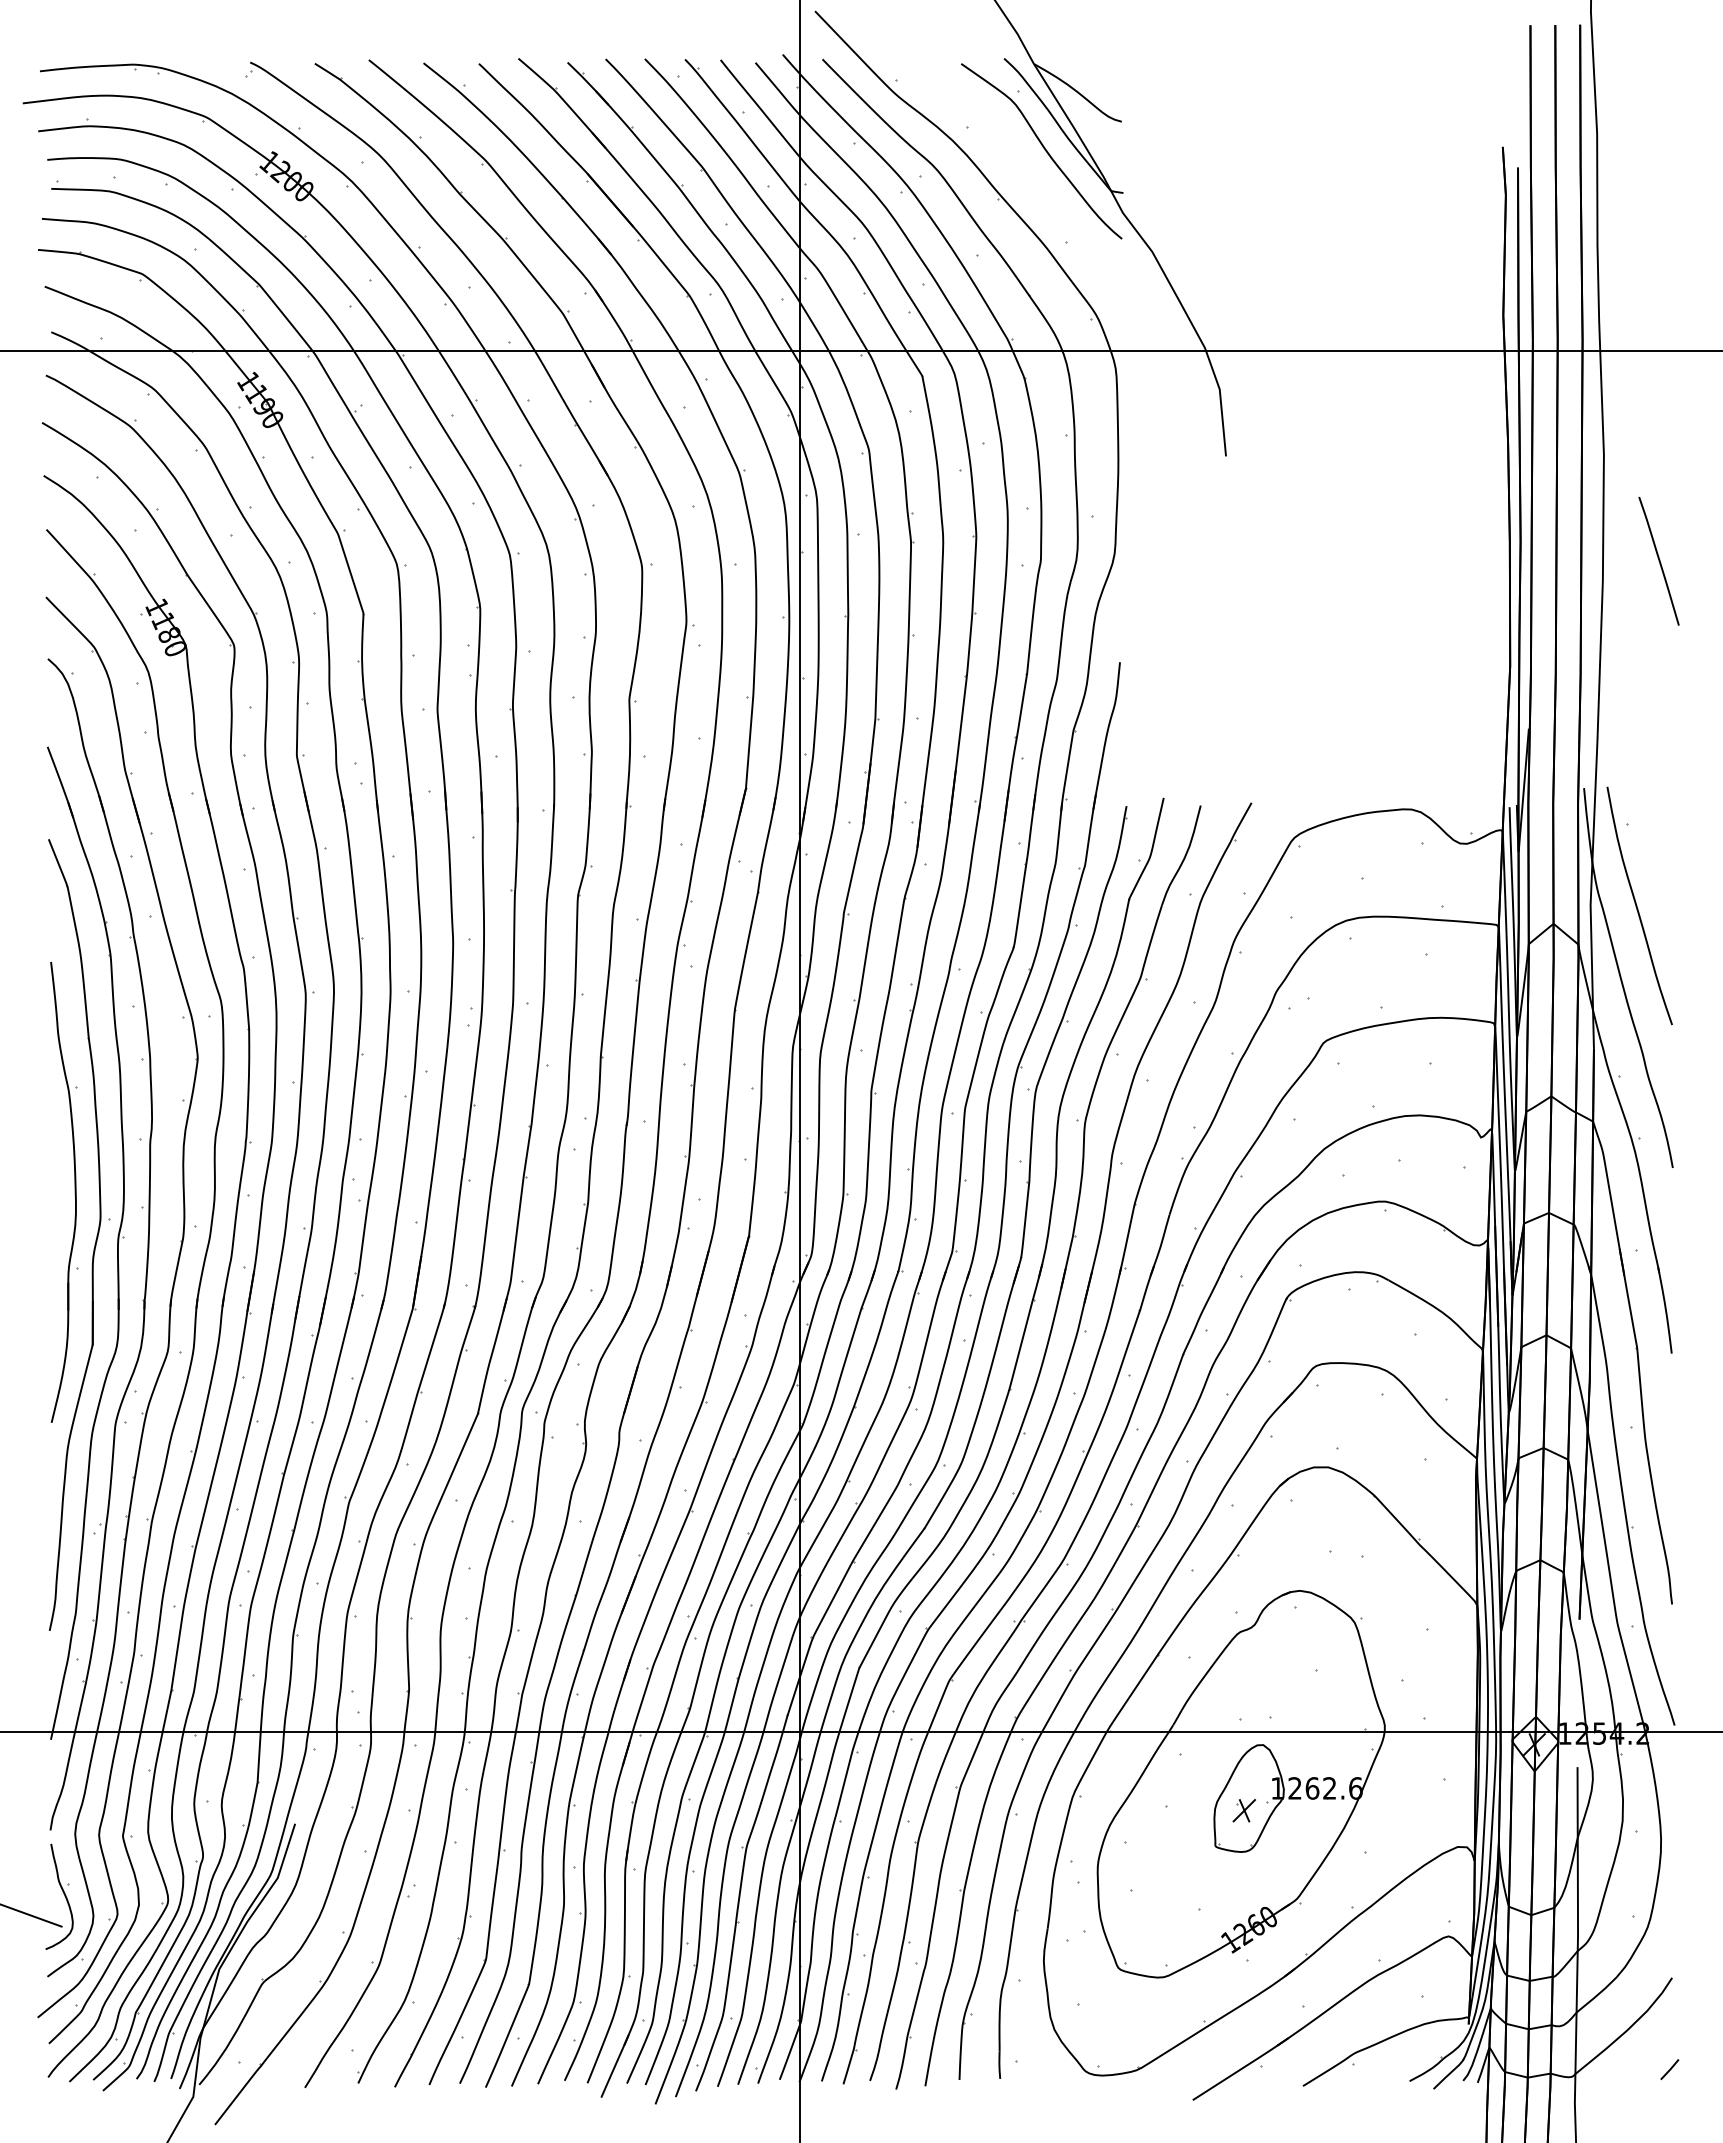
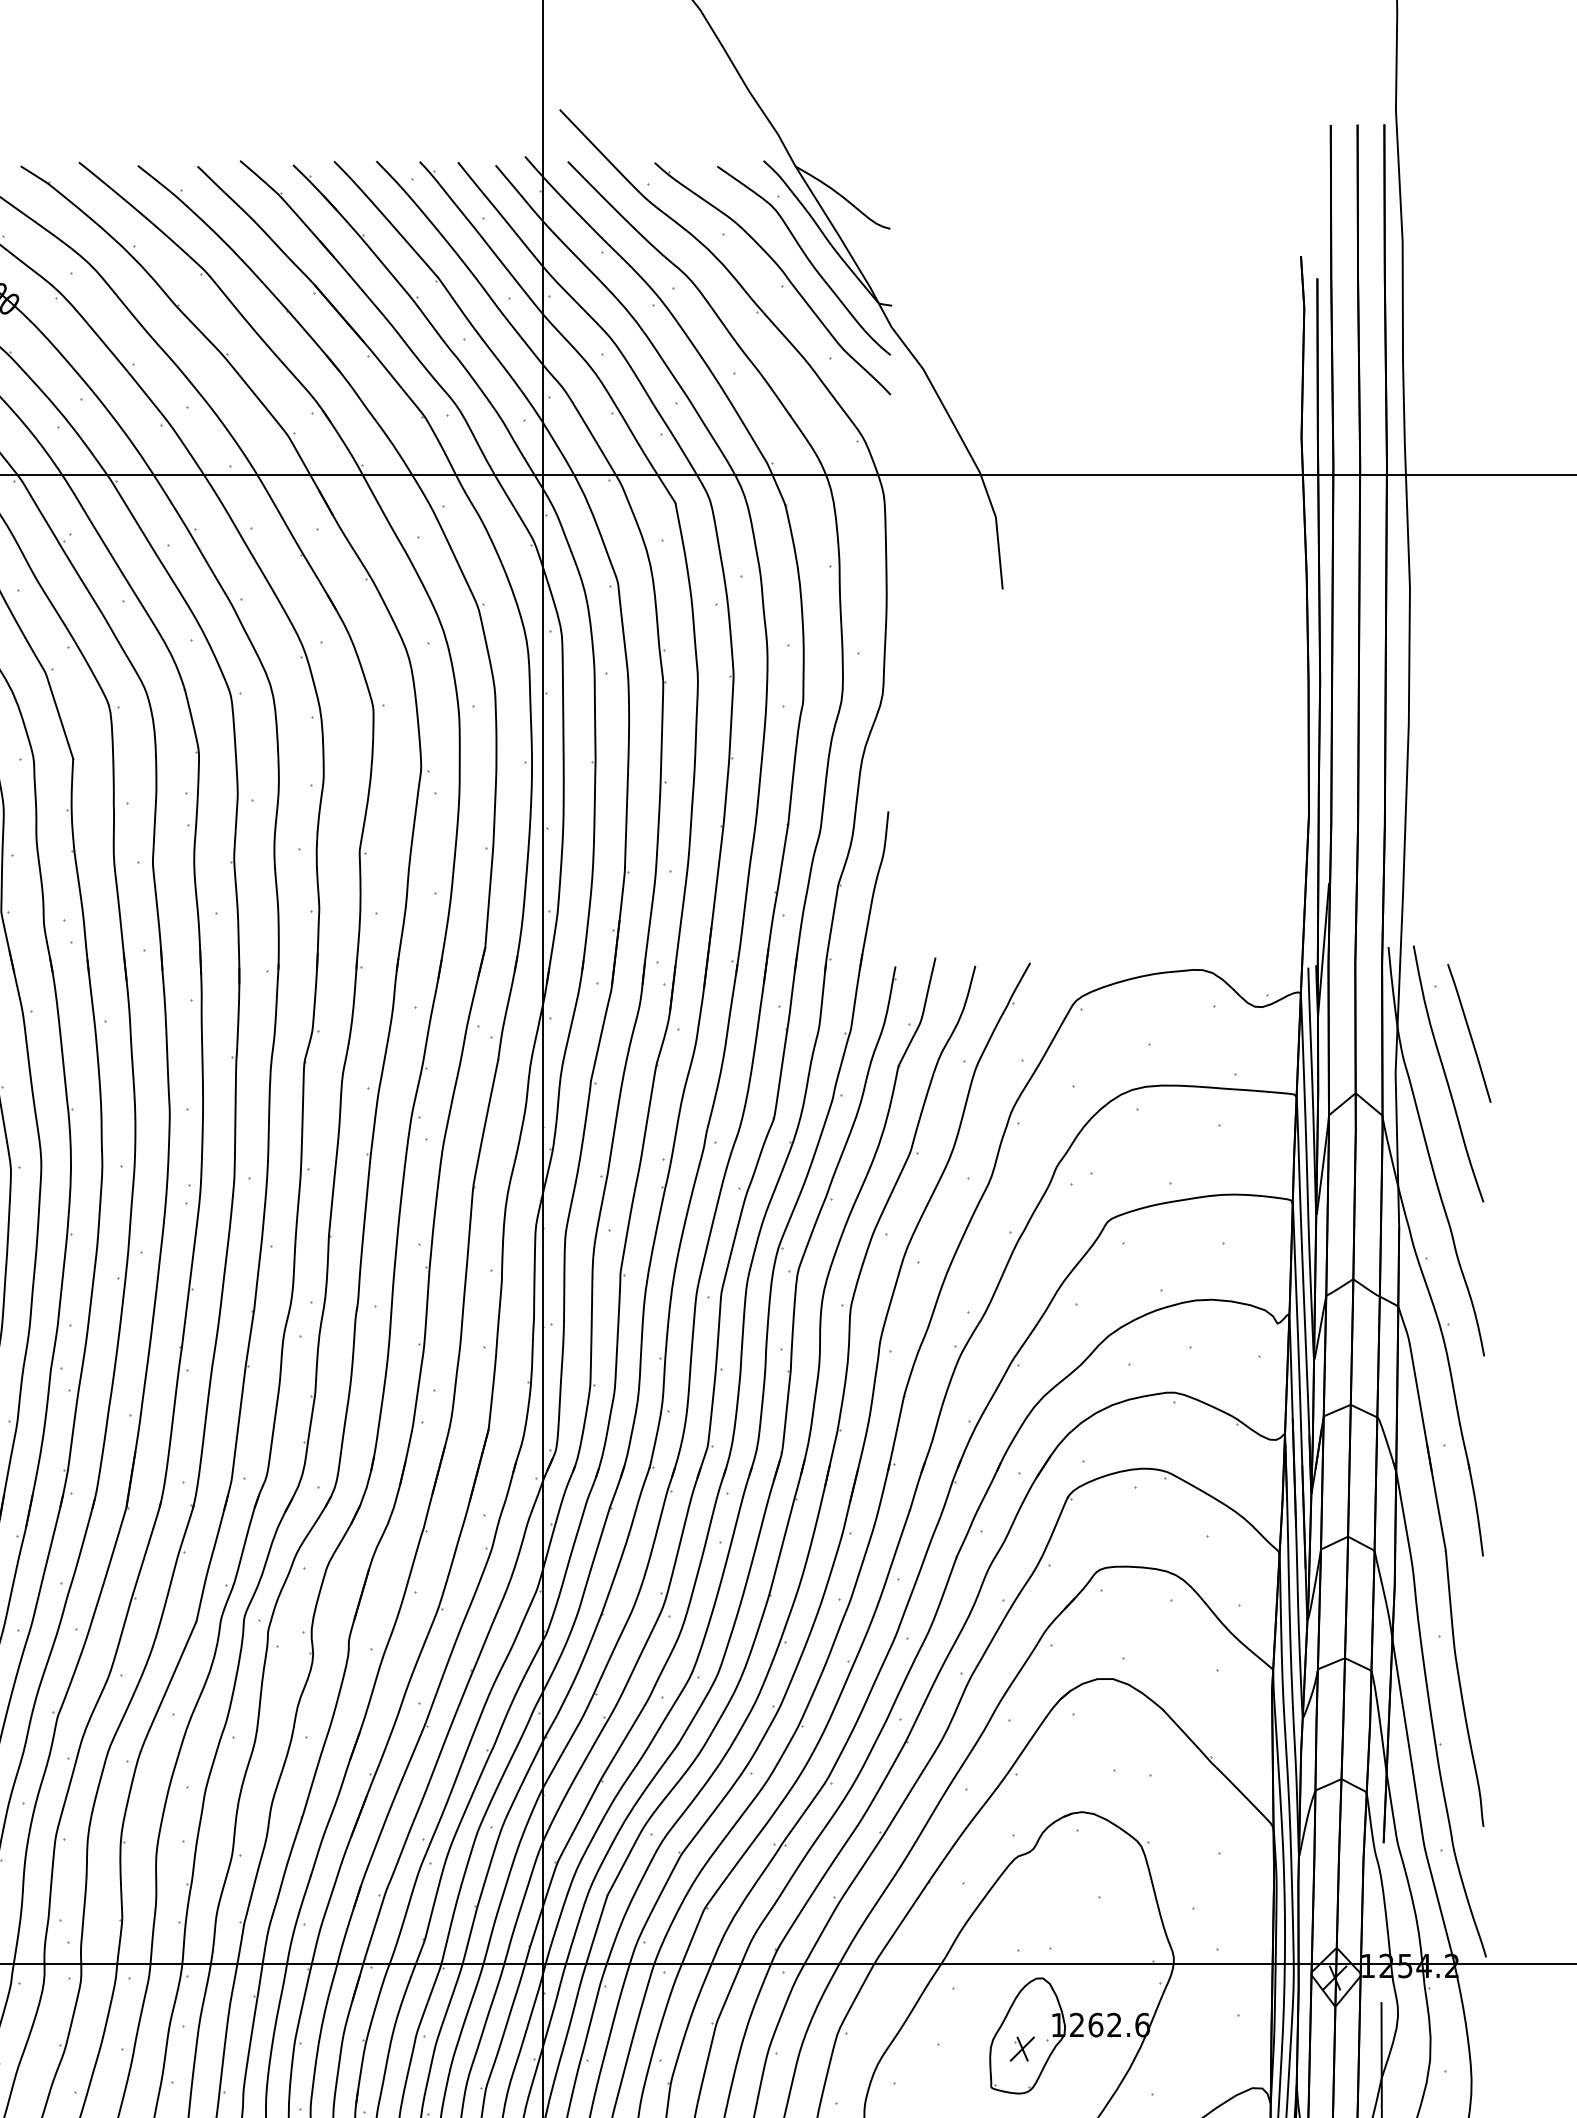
part: (1020, 174) -> (781, 285), added
line: (1658, 561) -> (1468, 1033), moved

